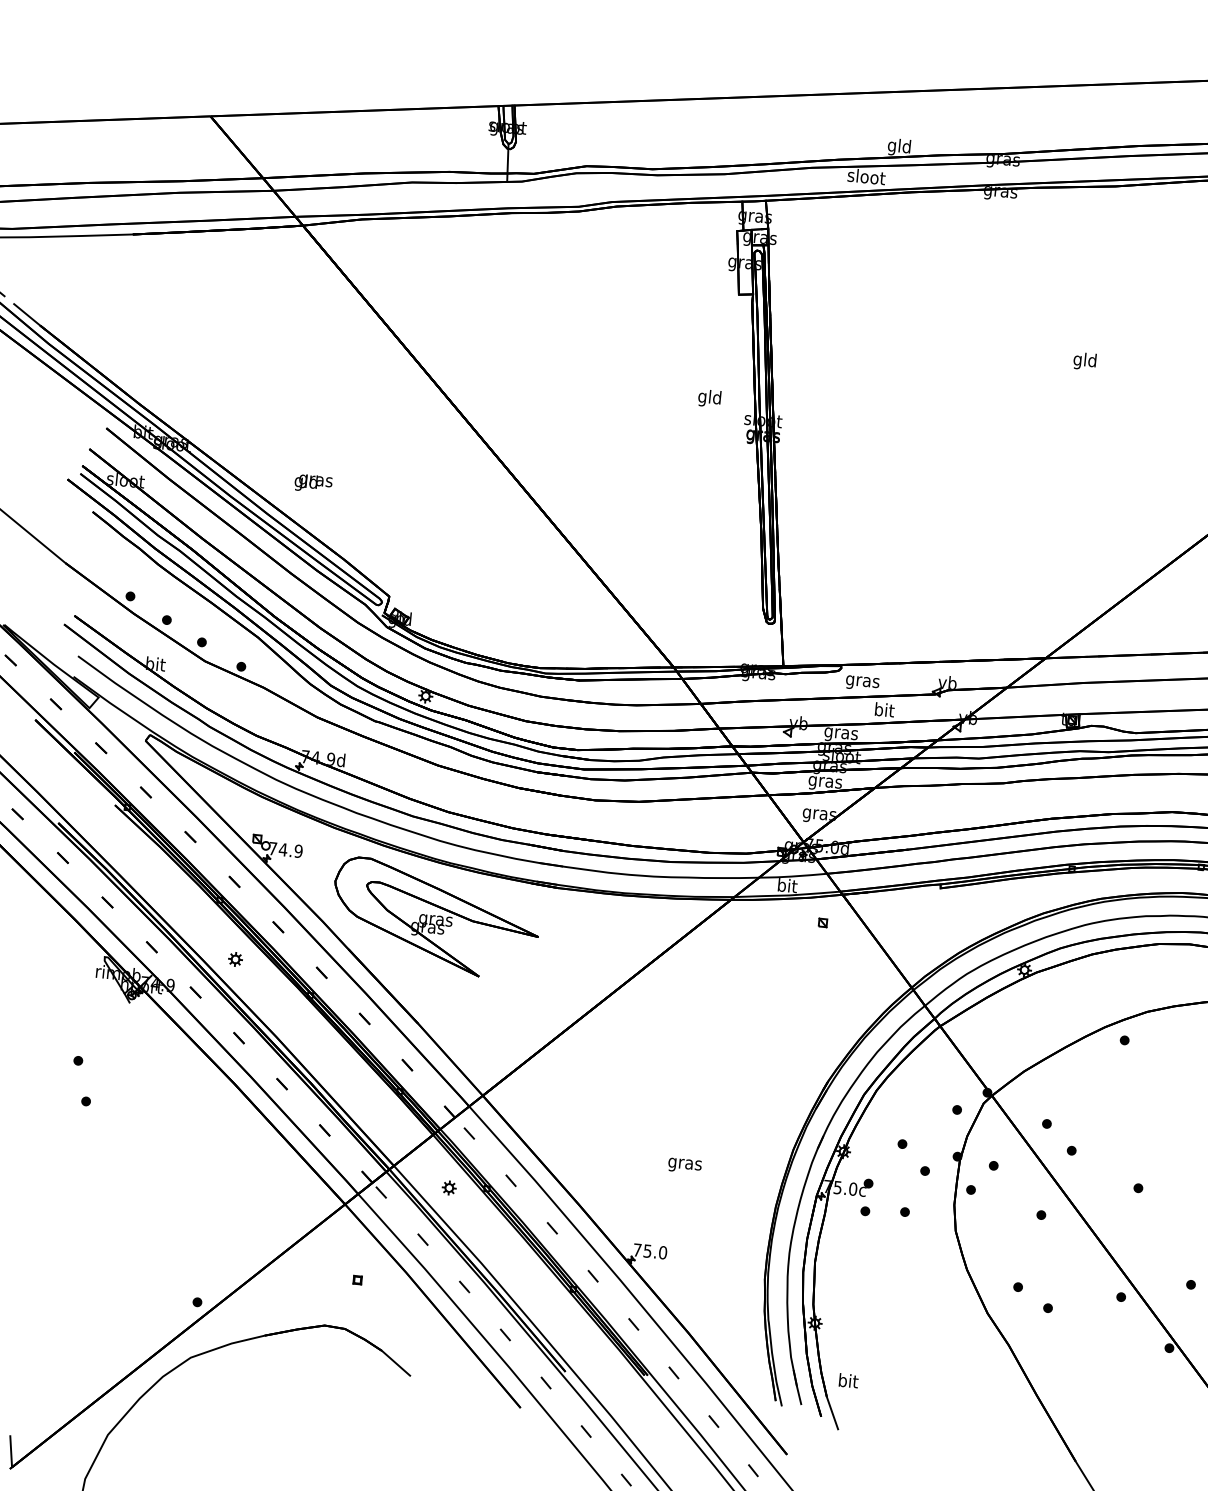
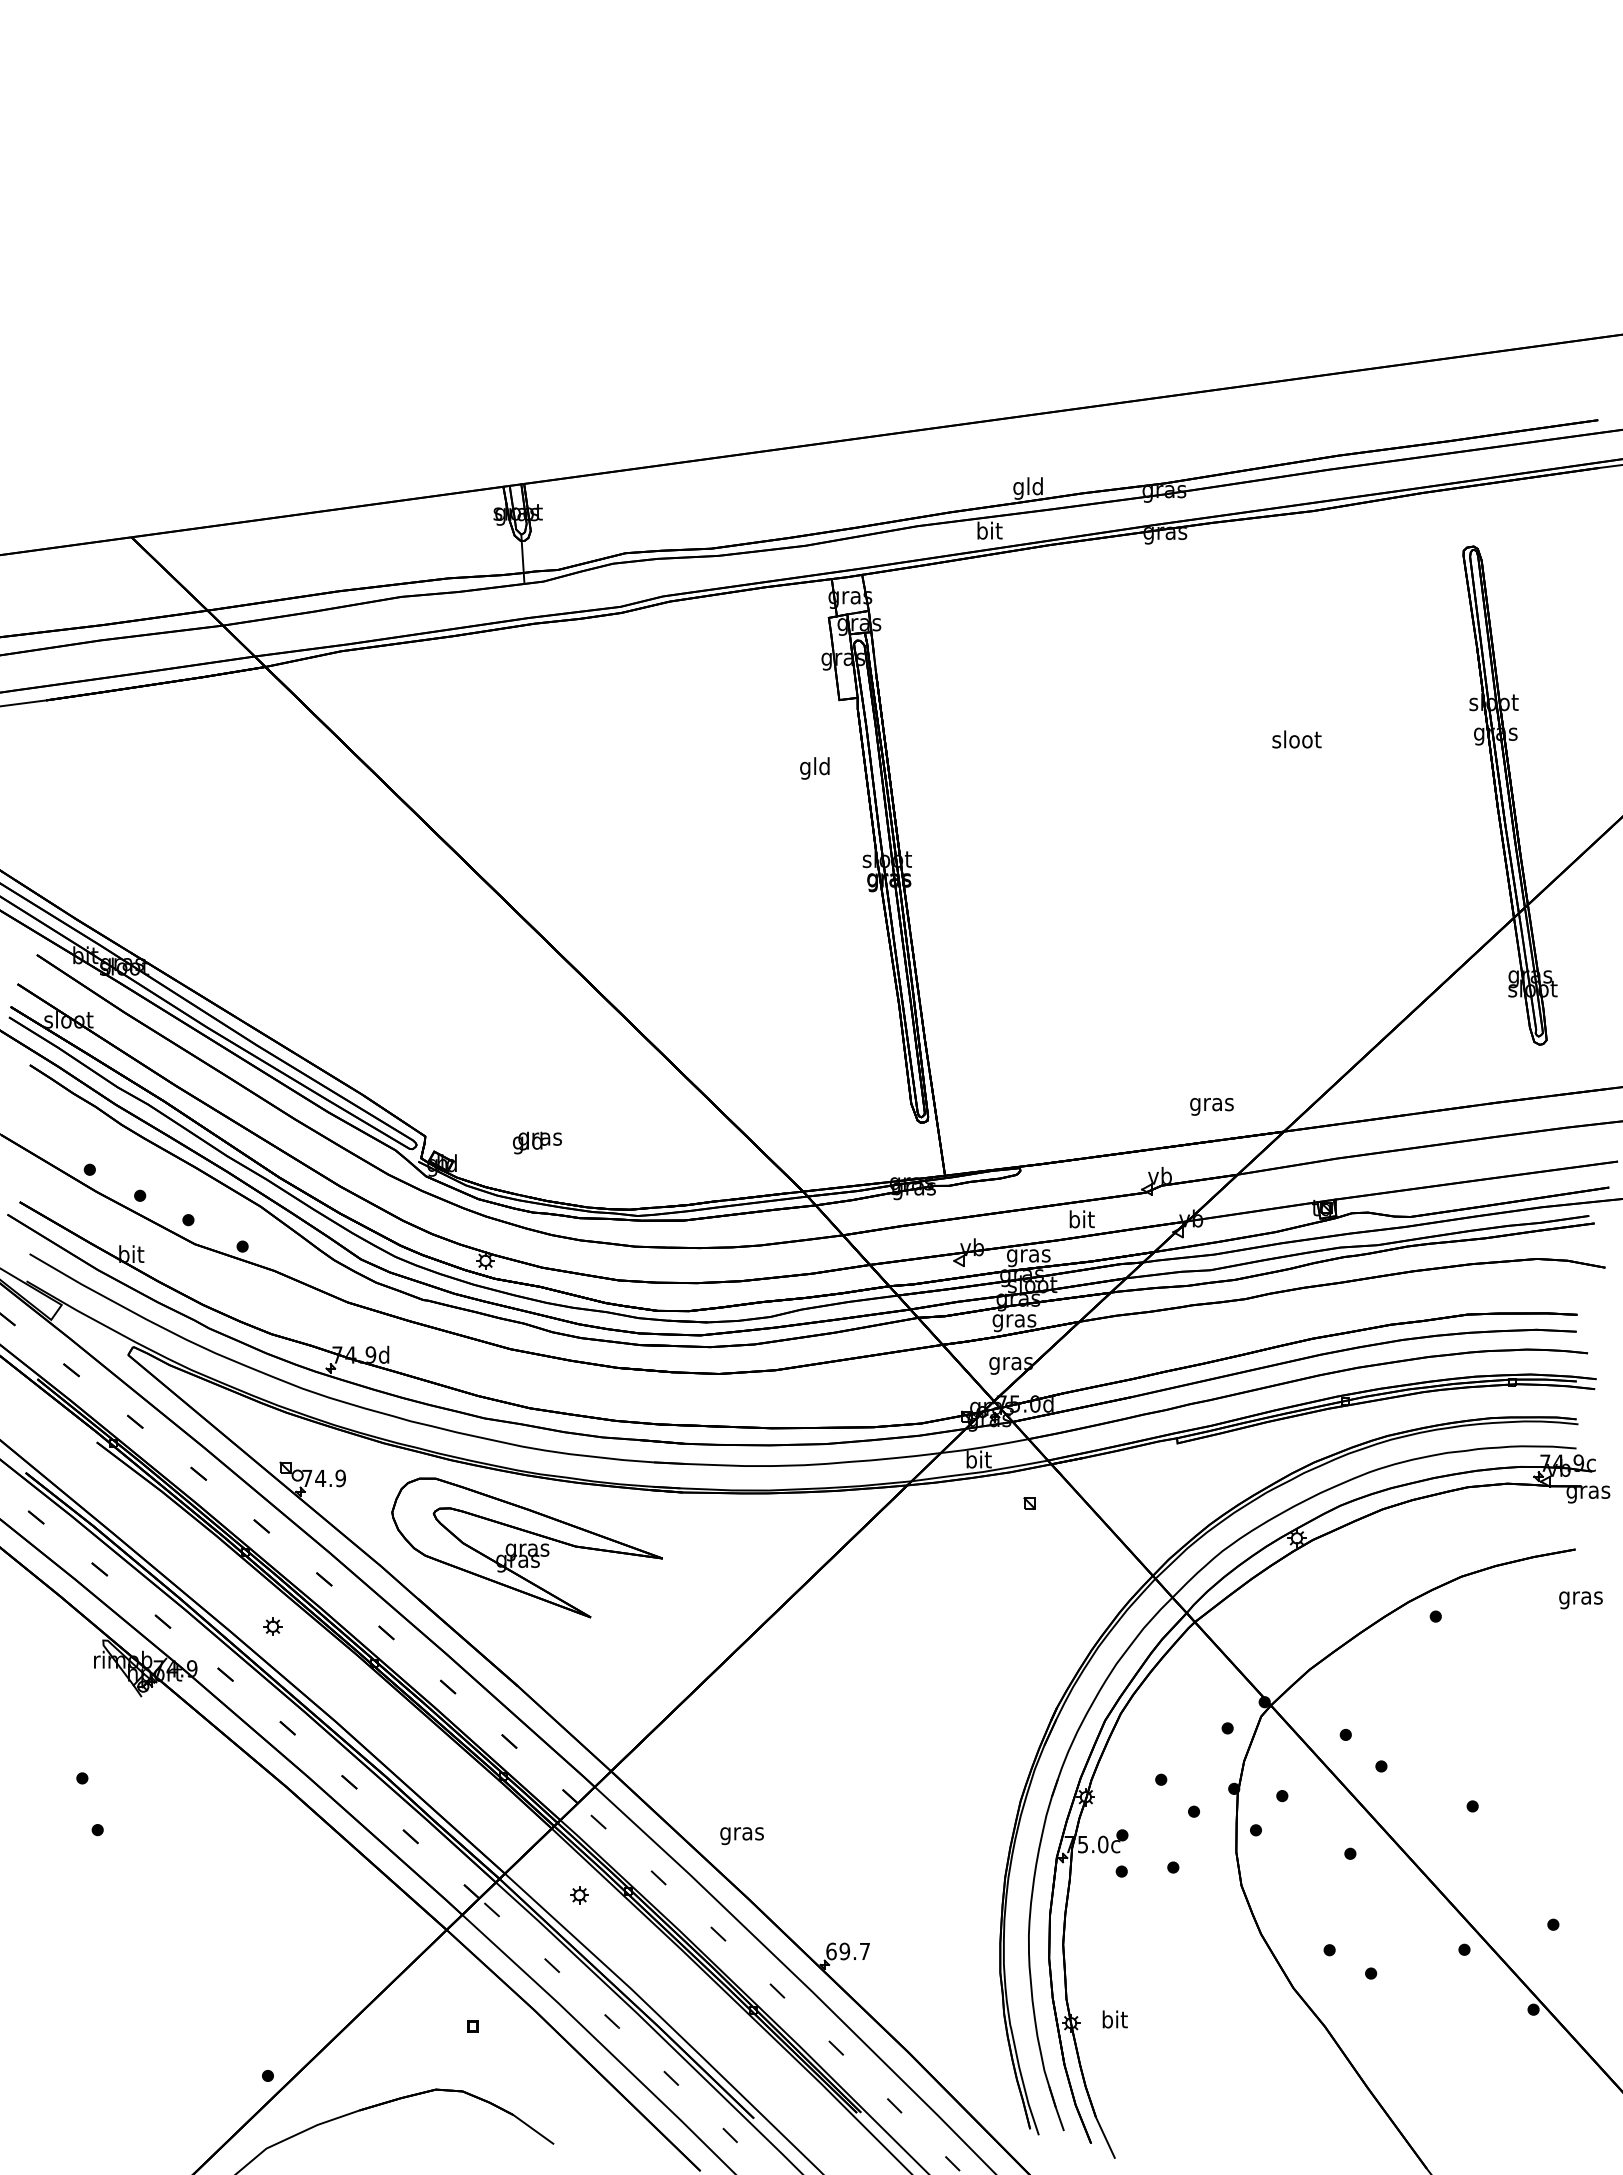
text: (866, 176) -> (989, 530), sloot -> bit
text: (1085, 361) -> (1296, 741), gld -> sloot
text: (709, 398) -> (814, 768), moved
text: (313, 483) -> (537, 1142), moved
text: (862, 683) -> (1211, 1106), moved
text: (684, 1166) -> (741, 1836), moved
text: (650, 1251) -> (848, 1951), 75.0 -> 69.7
text: (848, 1380) -> (1114, 2019), moved

